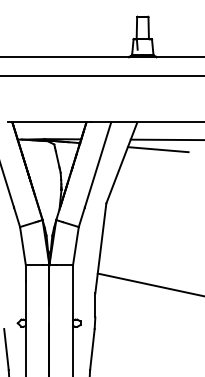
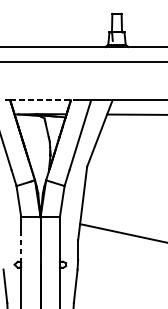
line: (52, 122) -> (43, 100), solid -> dashed
line: (157, 149) -> (129, 122), removed
line: (25, 300) -> (20, 246), solid -> dashed

